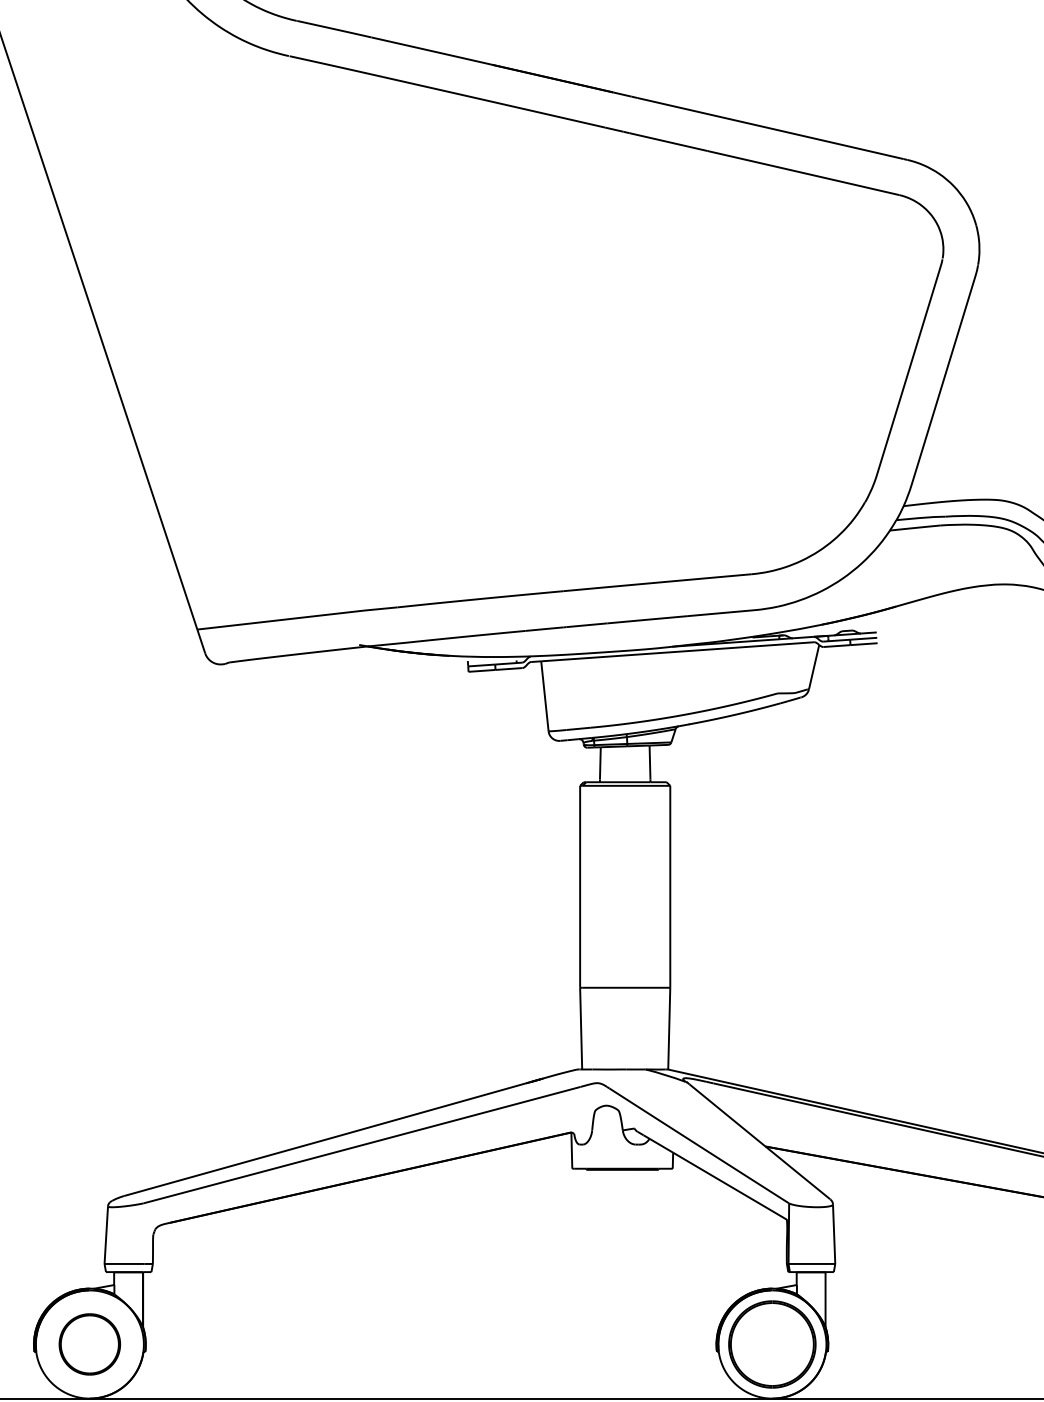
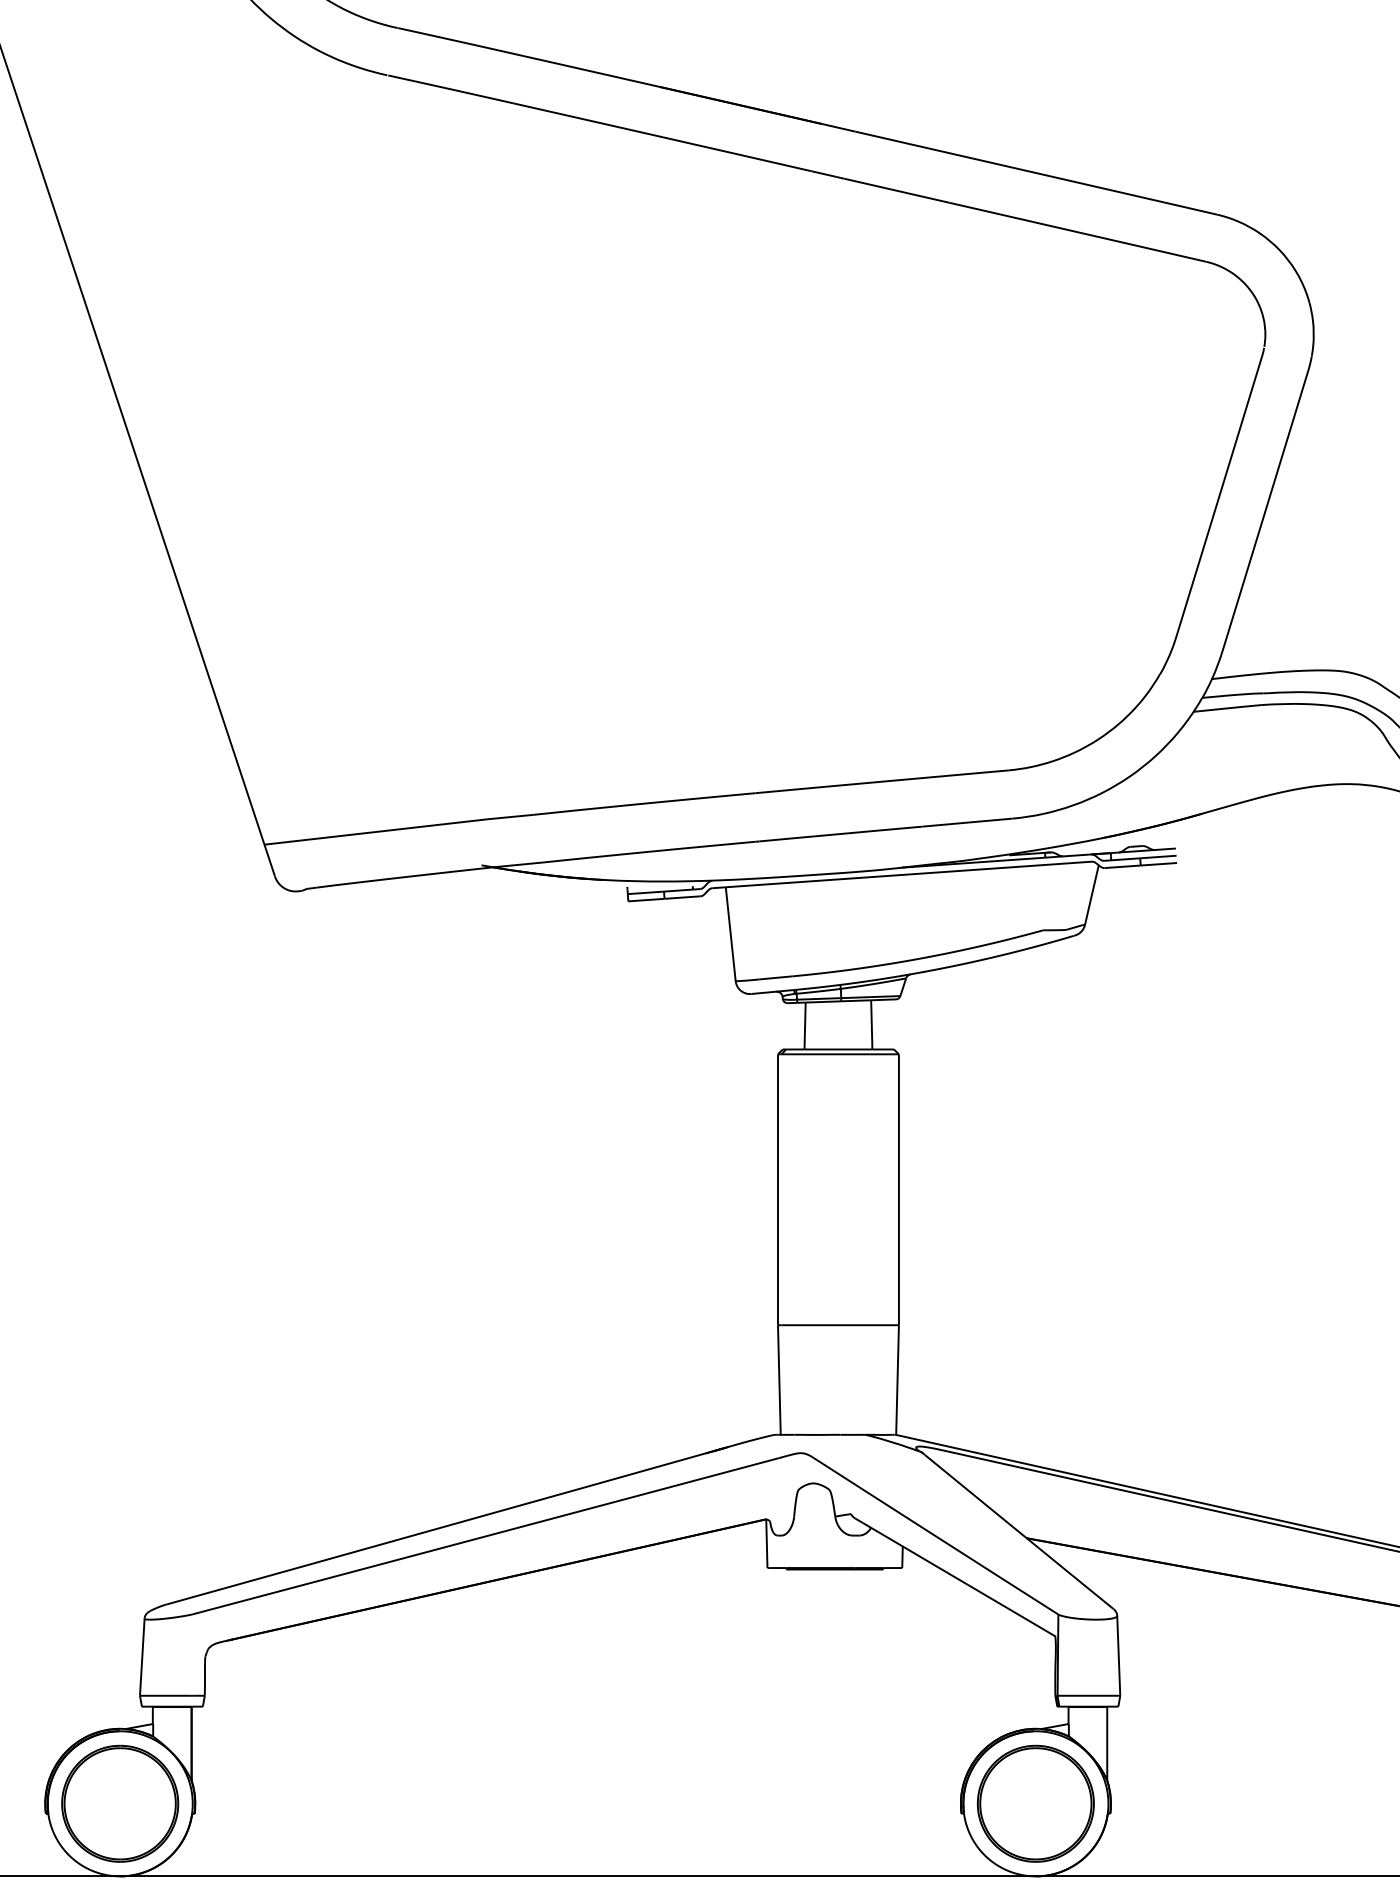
part: (90, 1344) -> (120, 1803), size x1.43

